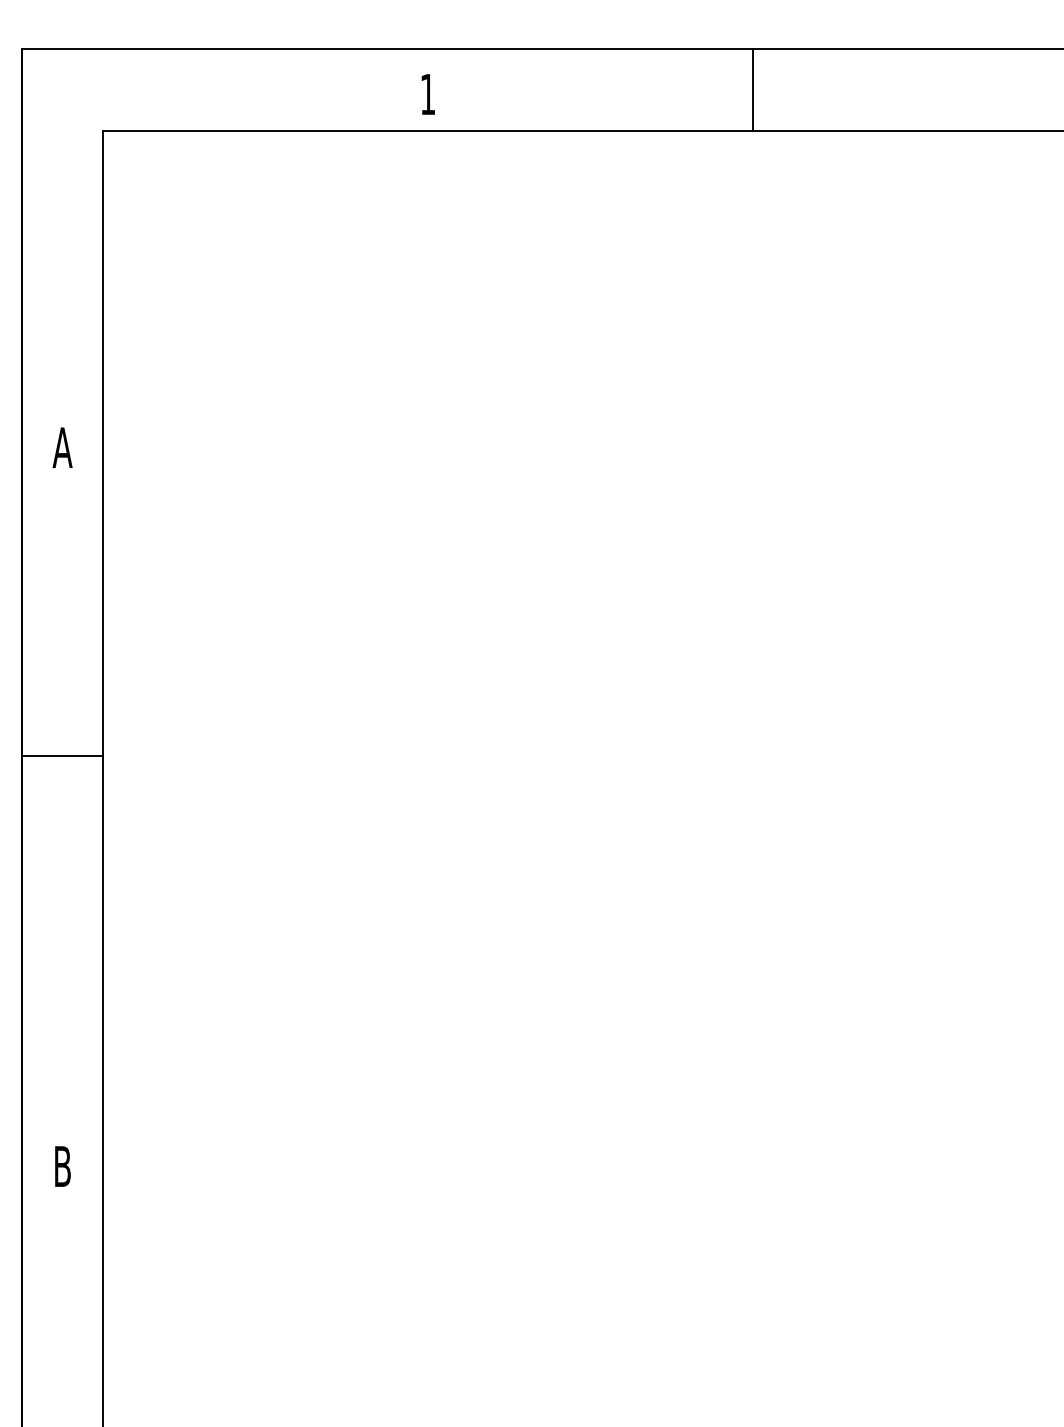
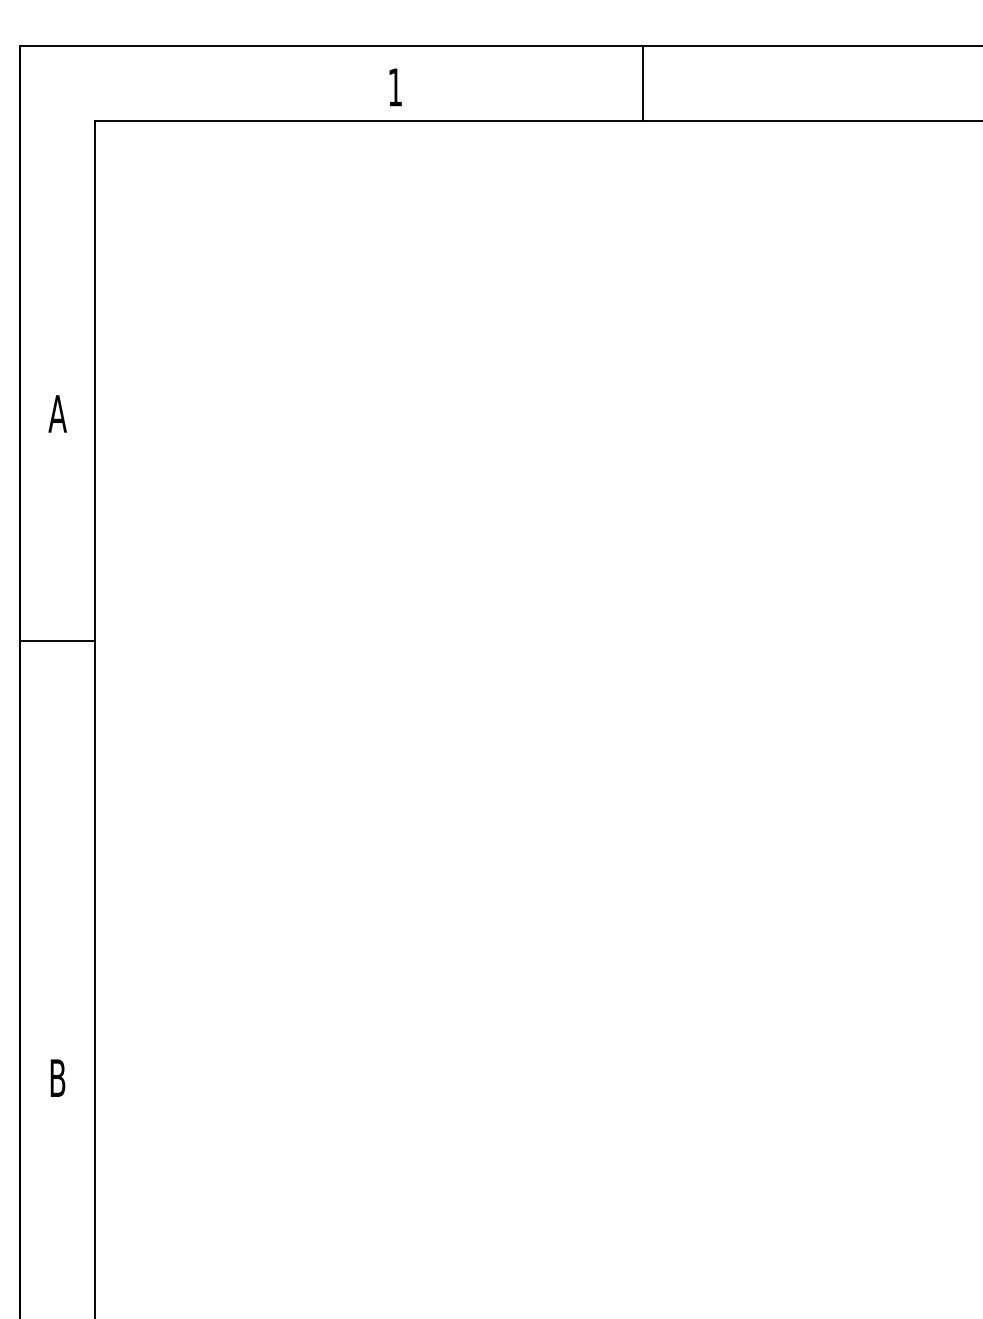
line: (753, 89) -> (643, 82), moved
line: (62, 756) -> (57, 641), moved

